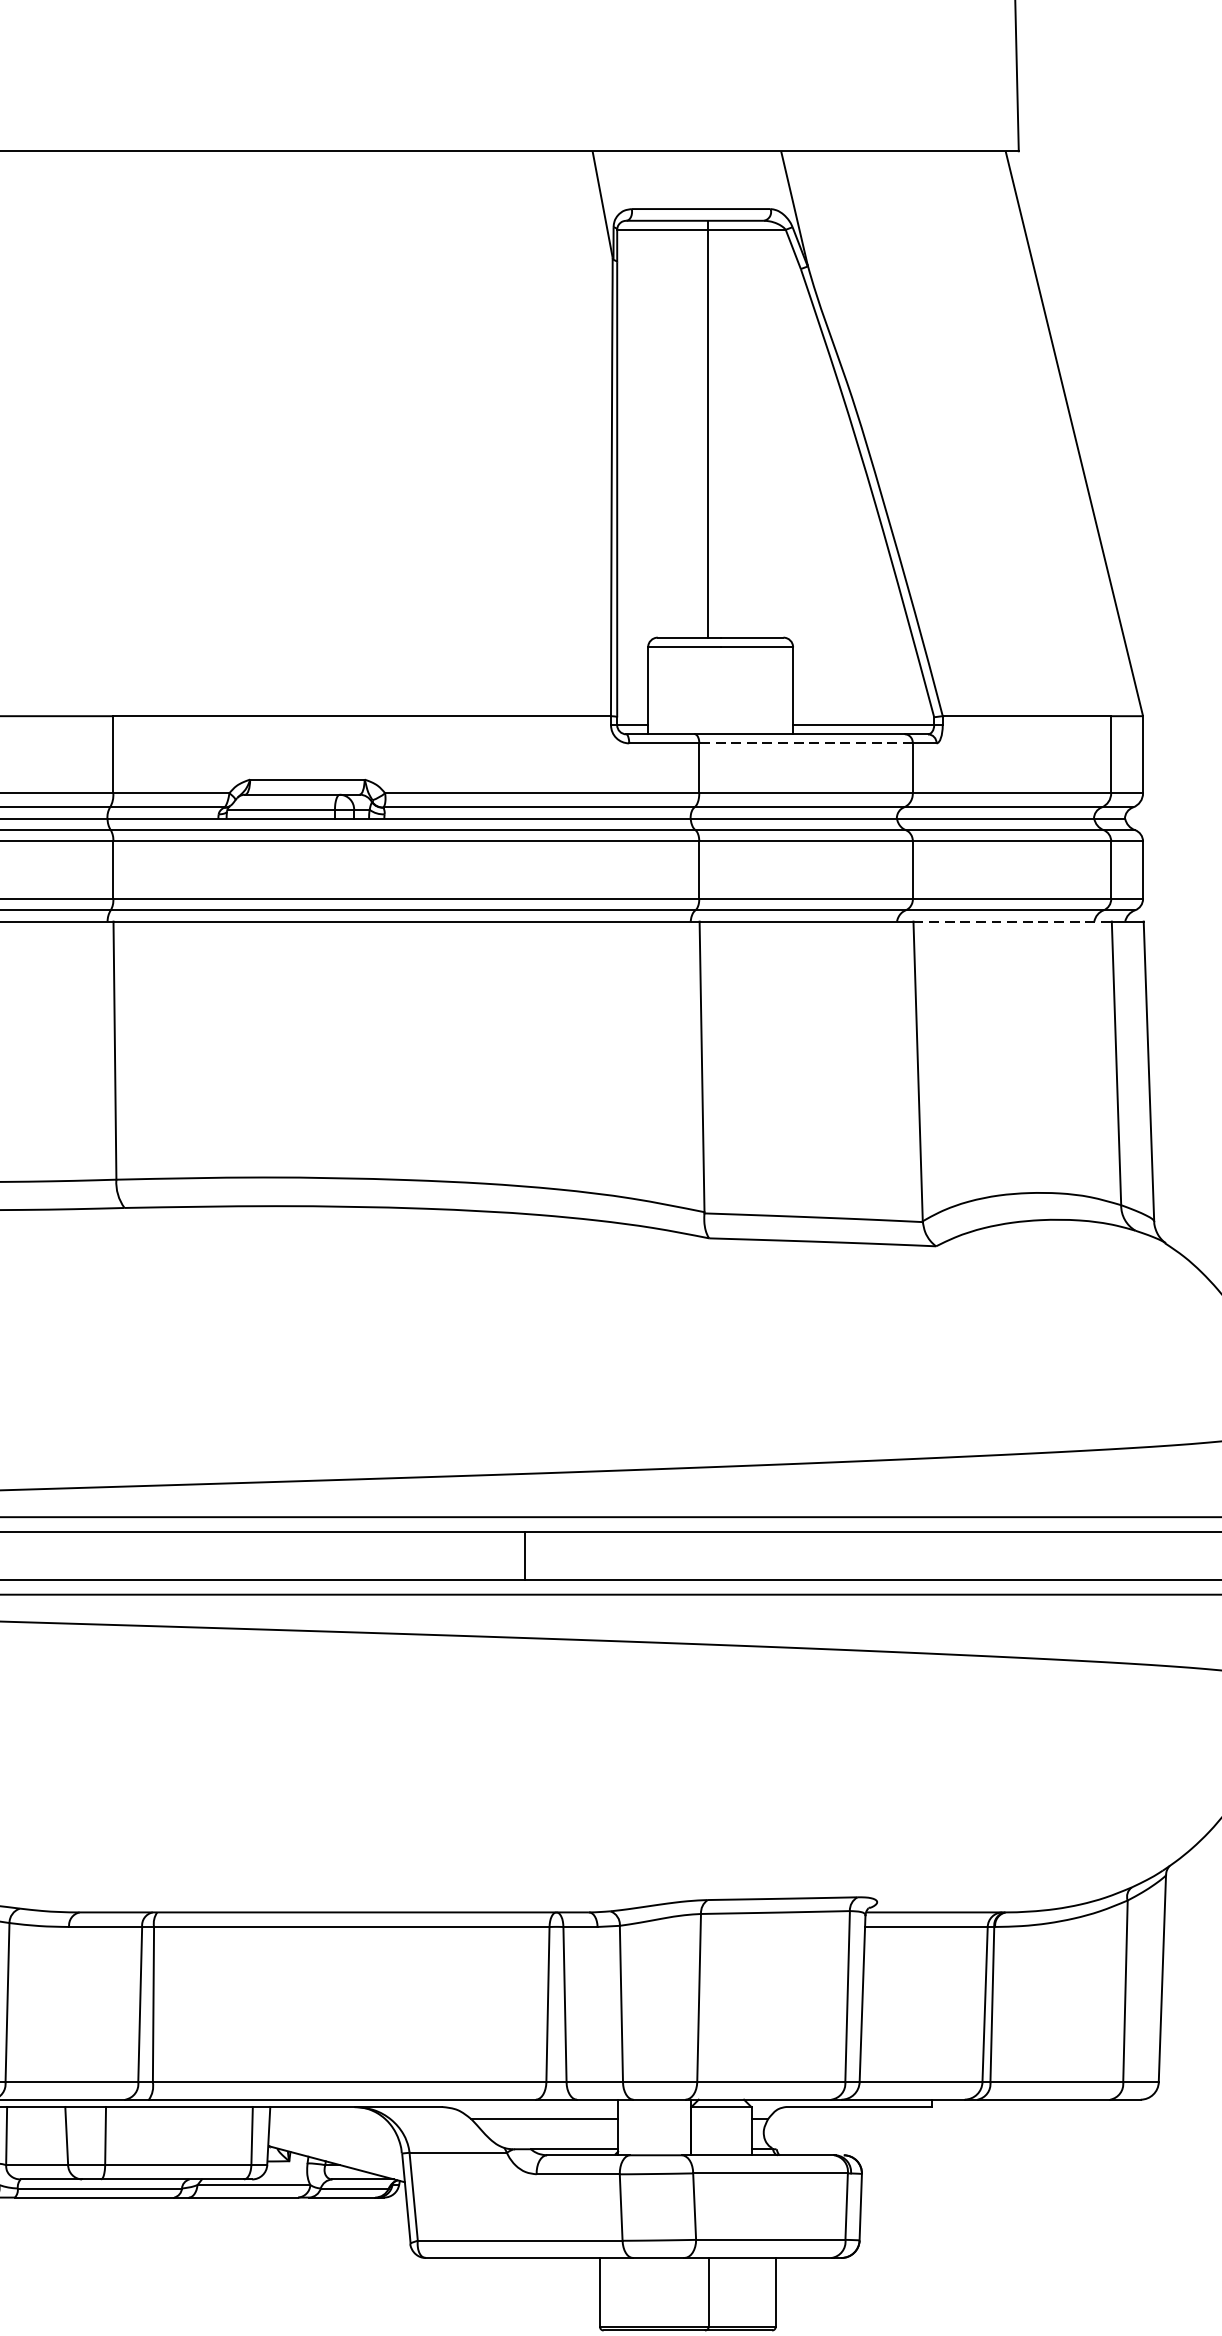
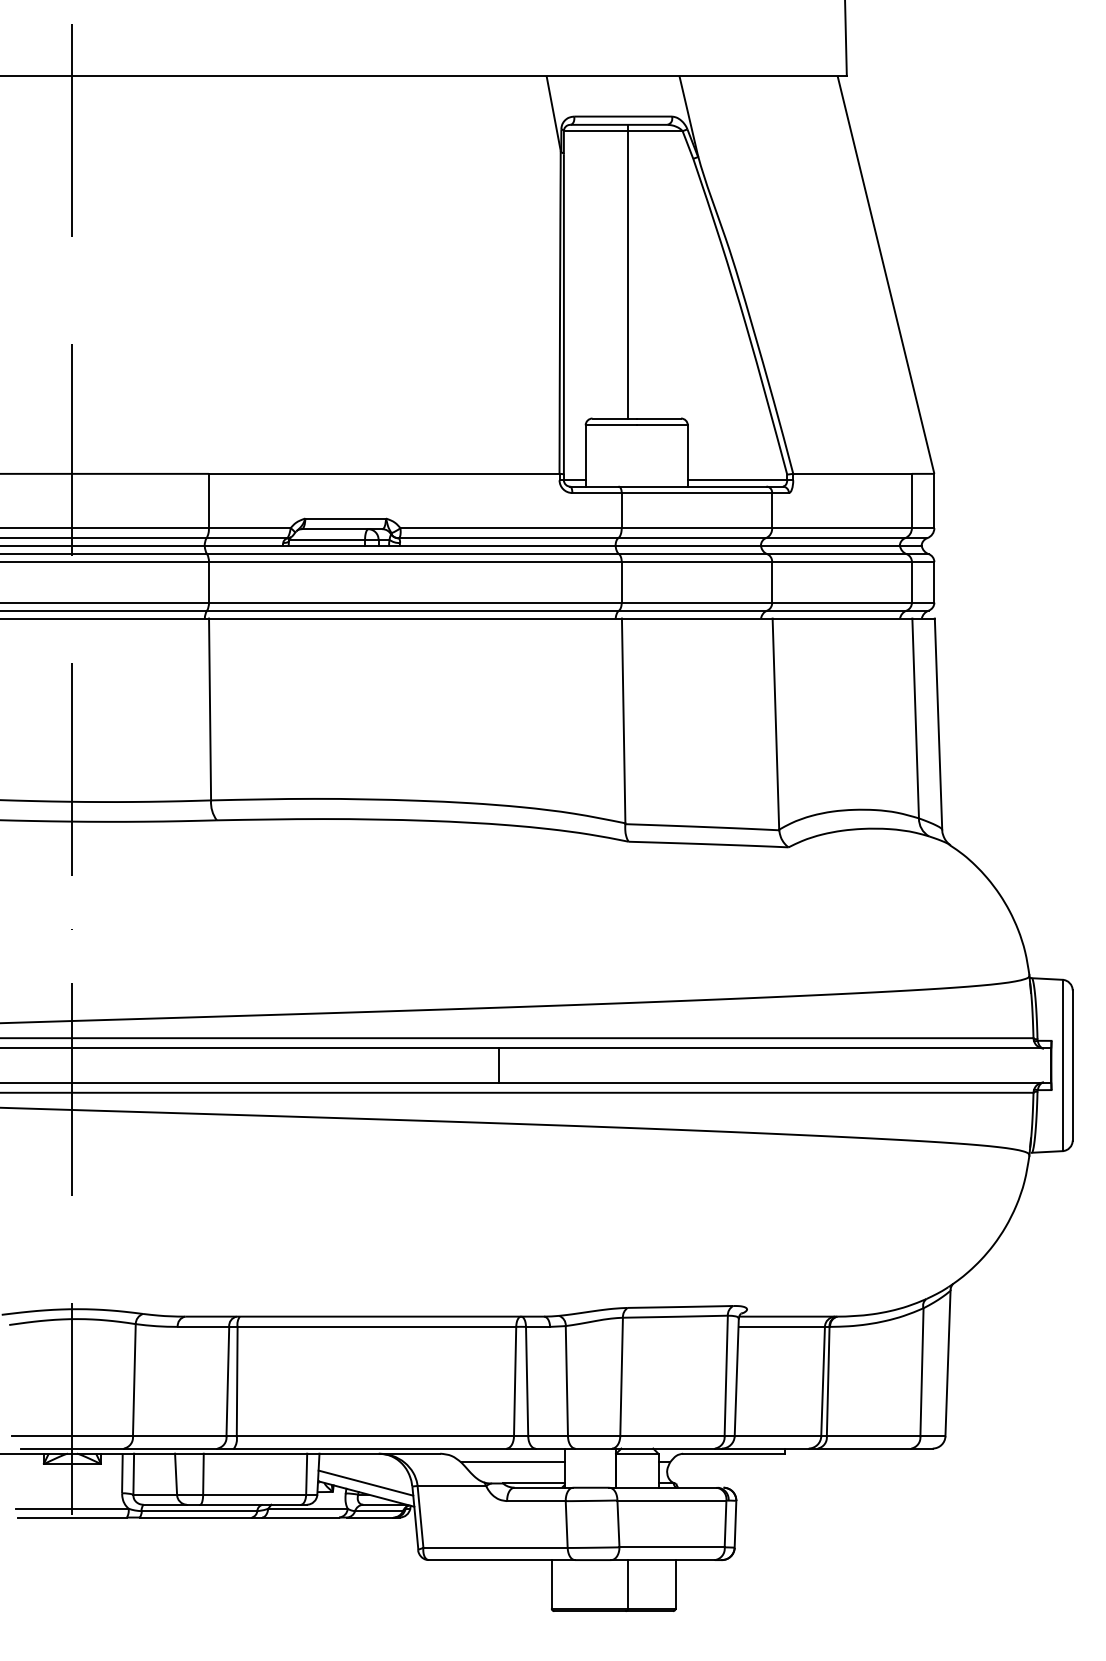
line: (805, 744) -> (696, 493), dashed -> solid
line: (1012, 921) -> (842, 618), dashed -> solid
line: (335, 2147) -> (365, 1482), added

